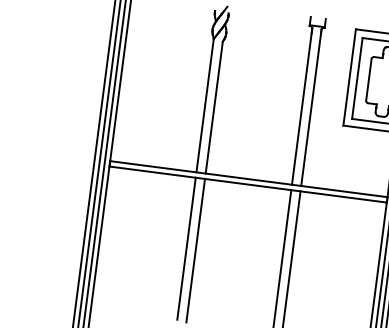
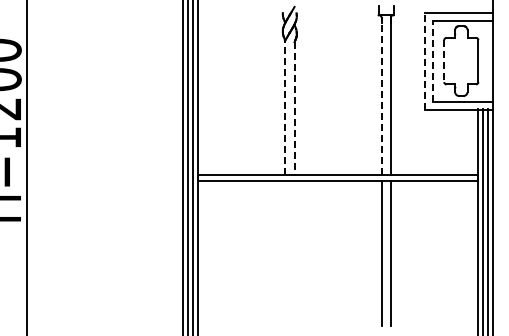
line: (349, 77) -> (424, 61), solid -> dashed
line: (357, 78) -> (432, 61), solid -> dashed
line: (369, 80) -> (444, 61), solid -> dashed
line: (205, 105) -> (285, 107), solid -> dashed
line: (302, 106) -> (381, 96), solid -> dashed
line: (214, 108) -> (294, 109), solid -> dashed
line: (186, 248) -> (285, 251), removed
line: (195, 250) -> (294, 252), removed

